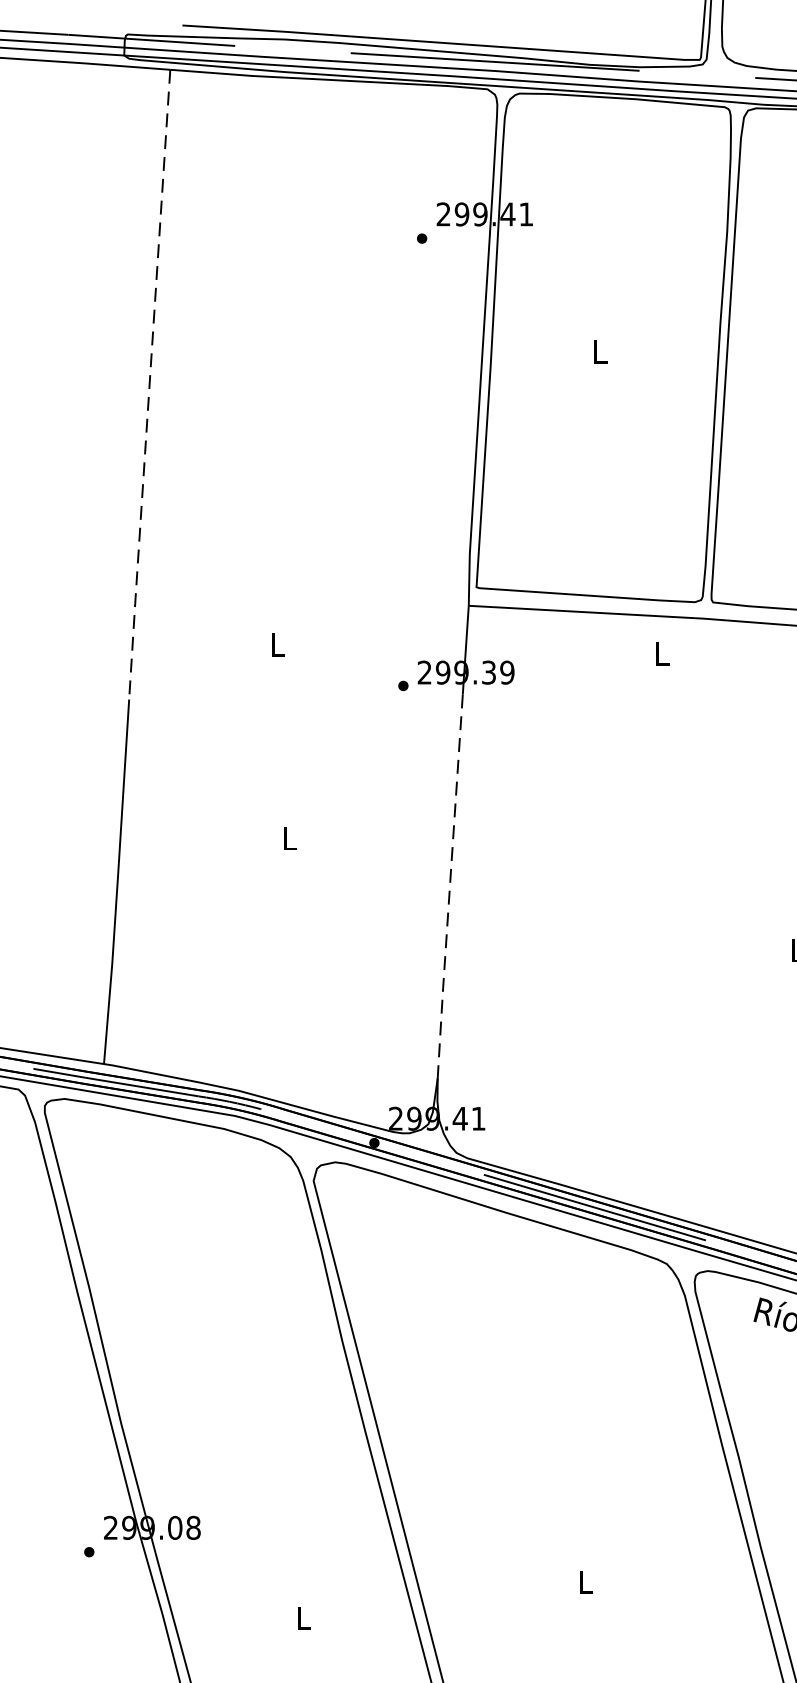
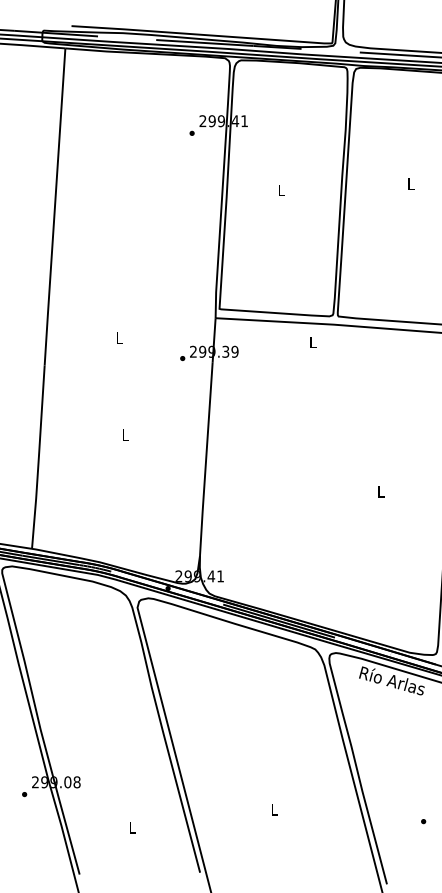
line: (148, 385) -> (54, 207), dashed -> solid
line: (450, 888) -> (206, 460), dashed -> solid

